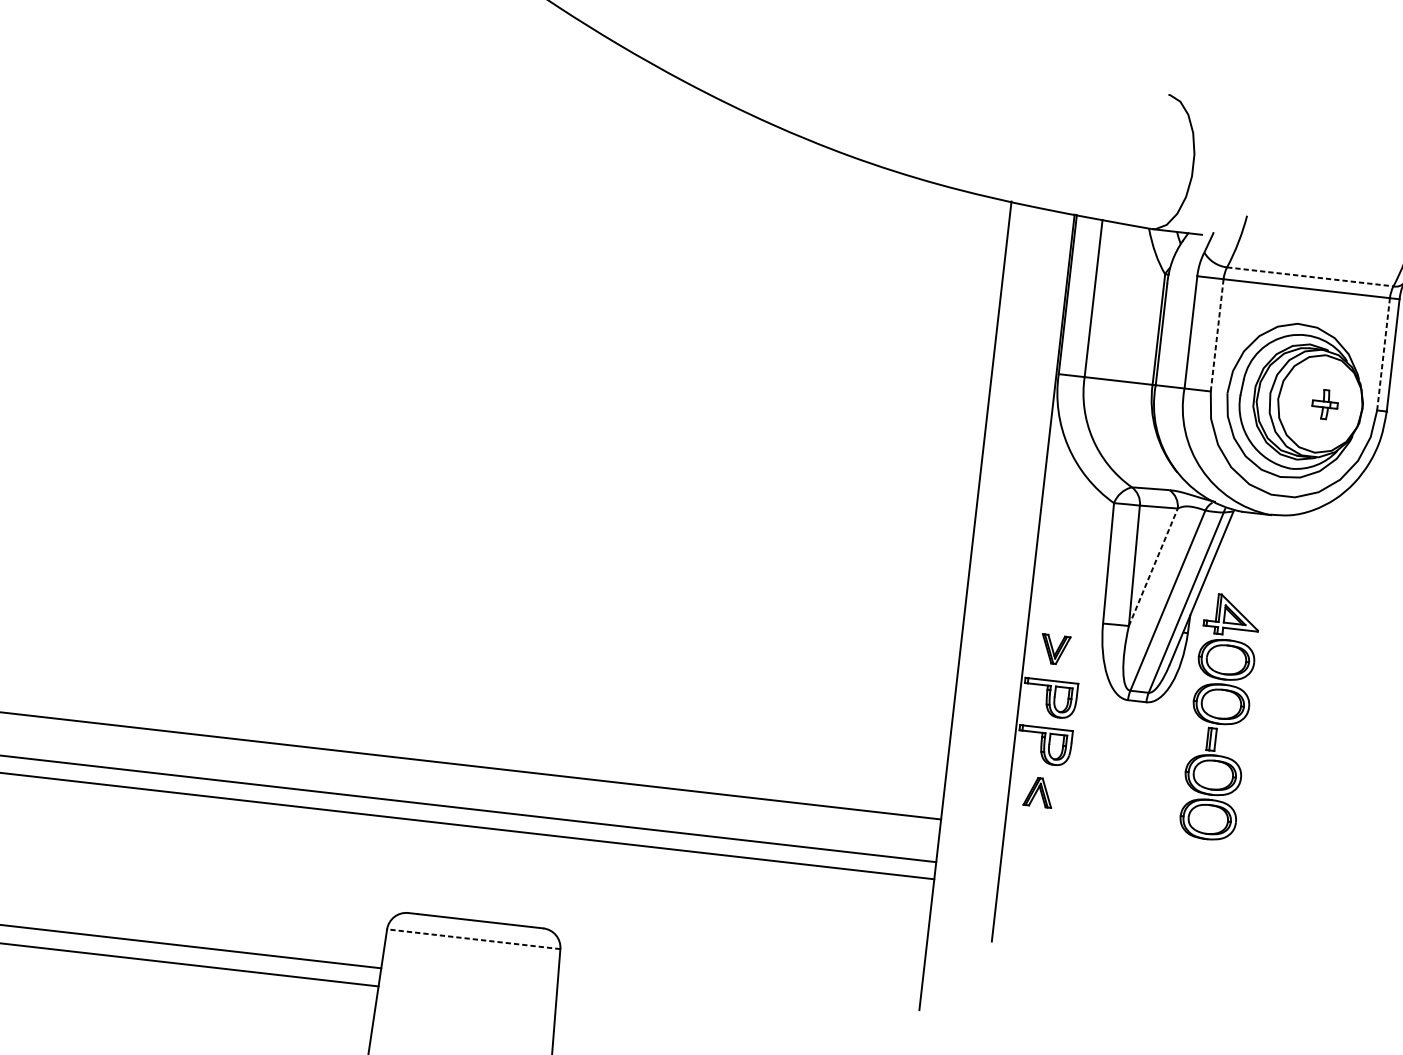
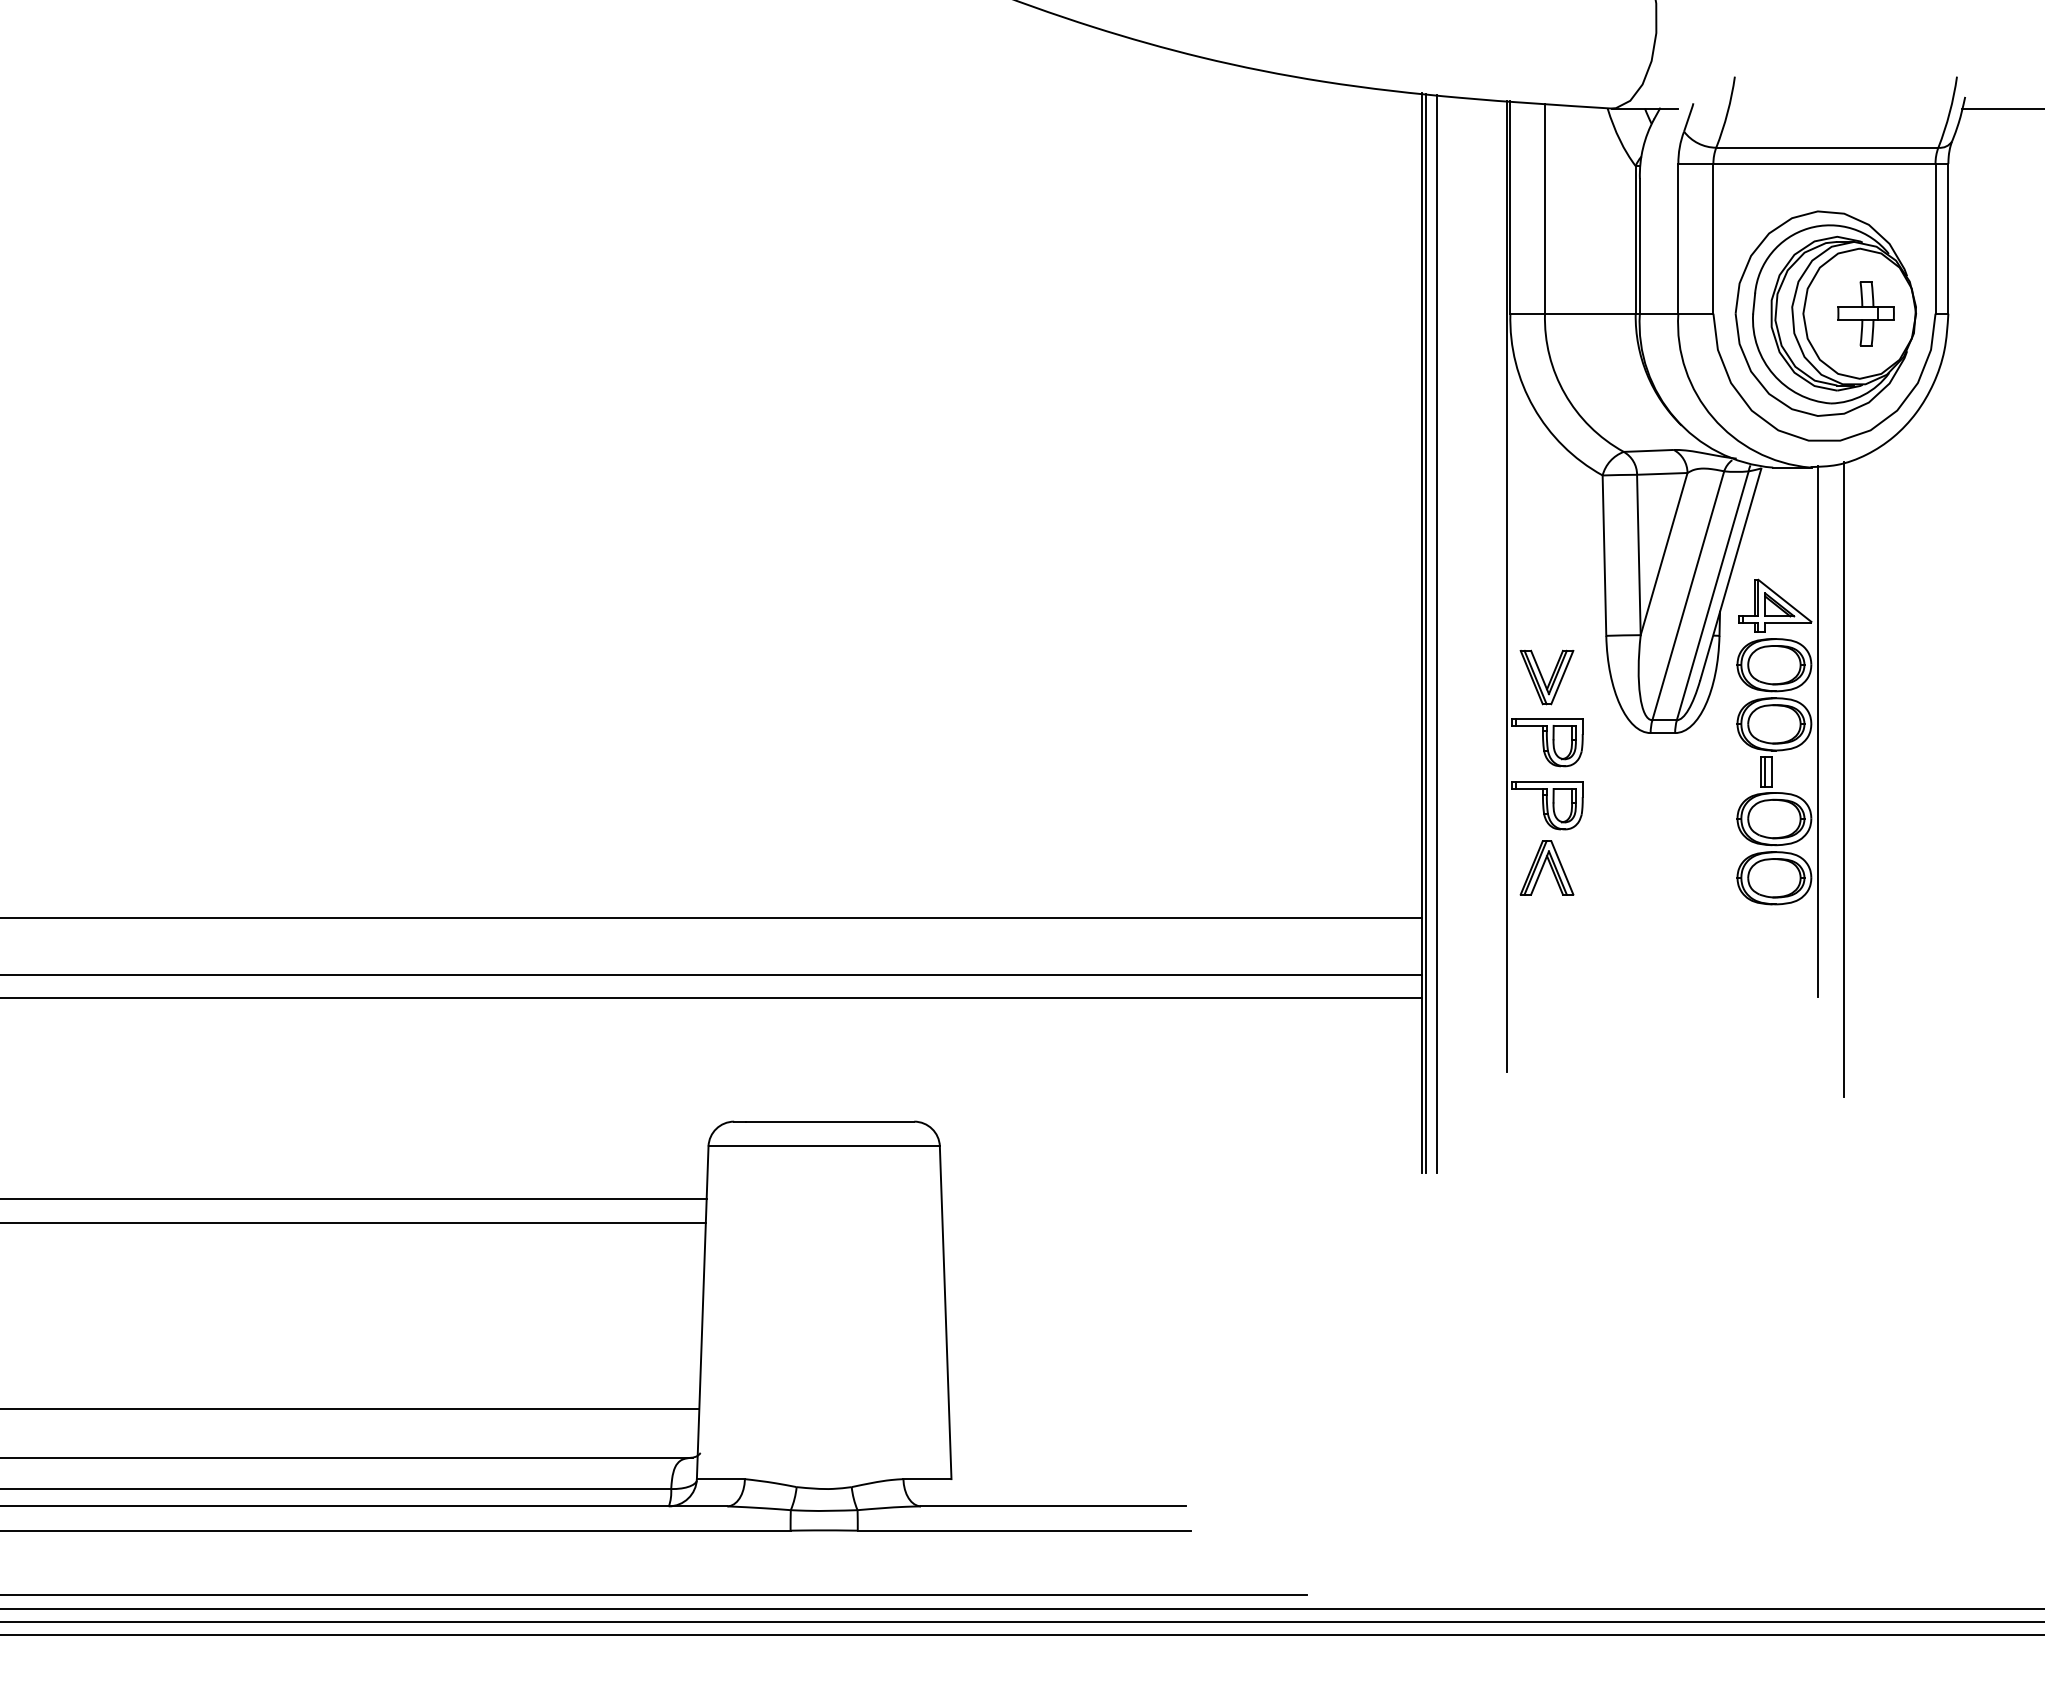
line: (1310, 276) -> (1827, 147), dashed -> solid
line: (1217, 335) -> (1713, 238), dashed -> solid
line: (1383, 354) -> (1935, 238), dashed -> solid
part: (1324, 404) -> (1865, 313), size x1.67
line: (1153, 566) -> (1664, 553), dashed -> solid
line: (967, 605) -> (1425, 632), added
line: (976, 607) -> (1437, 633), added
part: (1054, 649) -> (1546, 677), size x1.43
line: (1253, 713) -> (1818, 731), added
line: (1269, 751) -> (1844, 779), added
part: (1038, 791) -> (1546, 867), size x1.43
line: (473, 939) -> (824, 1146), dashed -> solid

